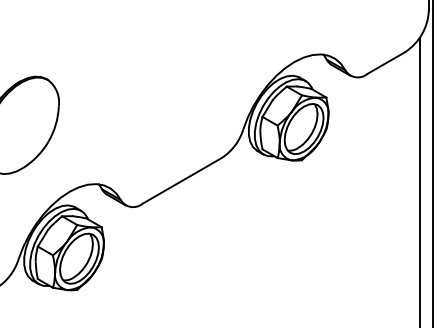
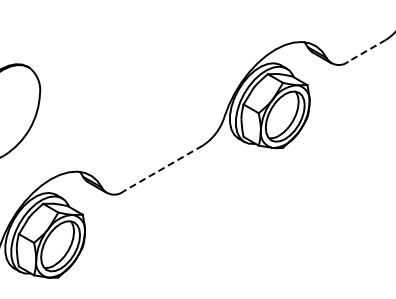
line: (386, 63) -> (367, 51), solid -> dashed
line: (182, 180) -> (163, 168), solid -> dashed

